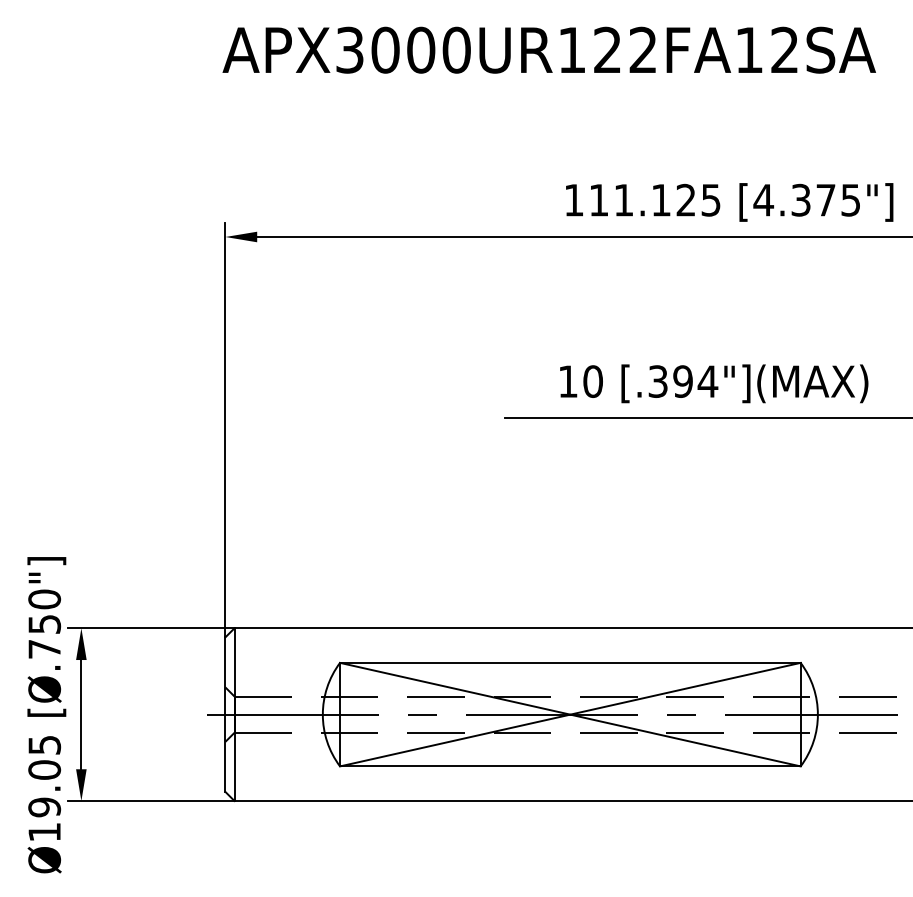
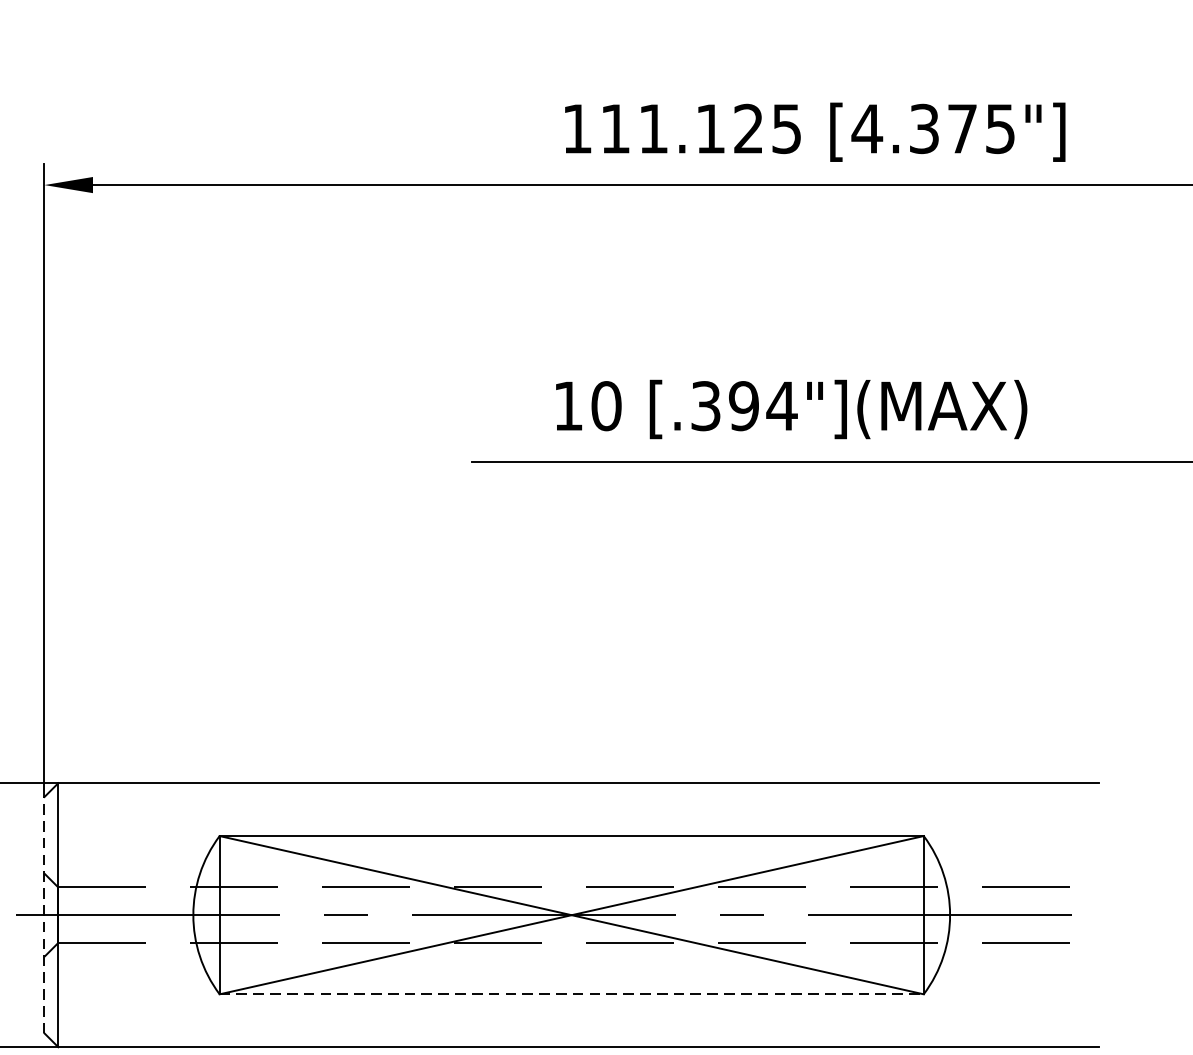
line: (225, 714) -> (44, 914), solid -> dashed
line: (570, 766) -> (571, 994), solid -> dashed

